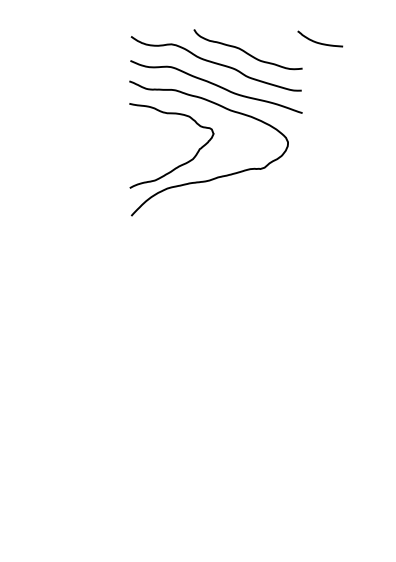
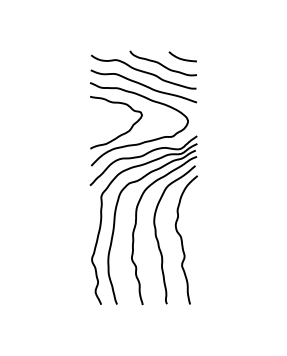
curve: (319, 41) -> (182, 58), moved
part: (204, 302) -> (136, 219), added

